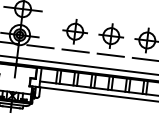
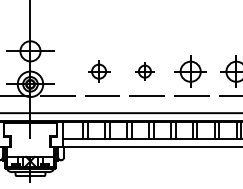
part: (74, 31) -> (98, 71), size x0.7
part: (110, 35) -> (144, 71), size x0.6

